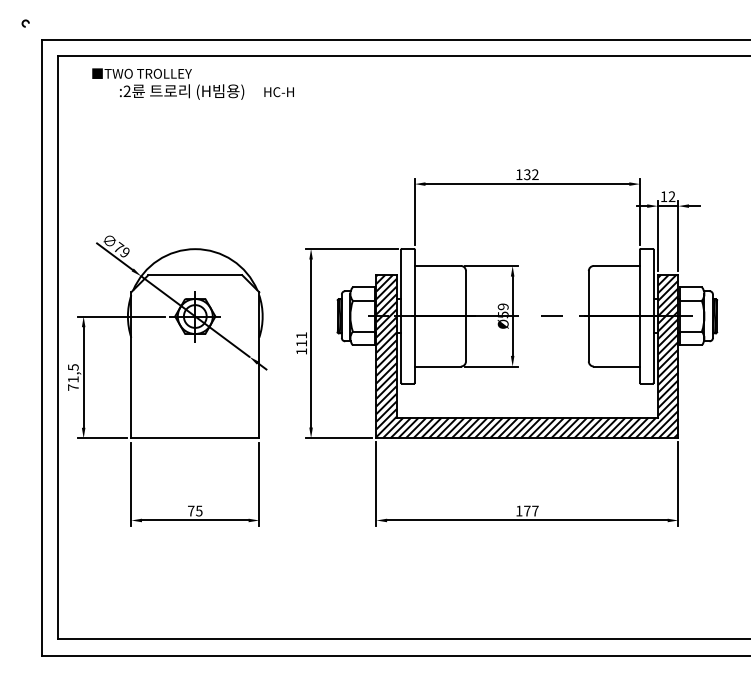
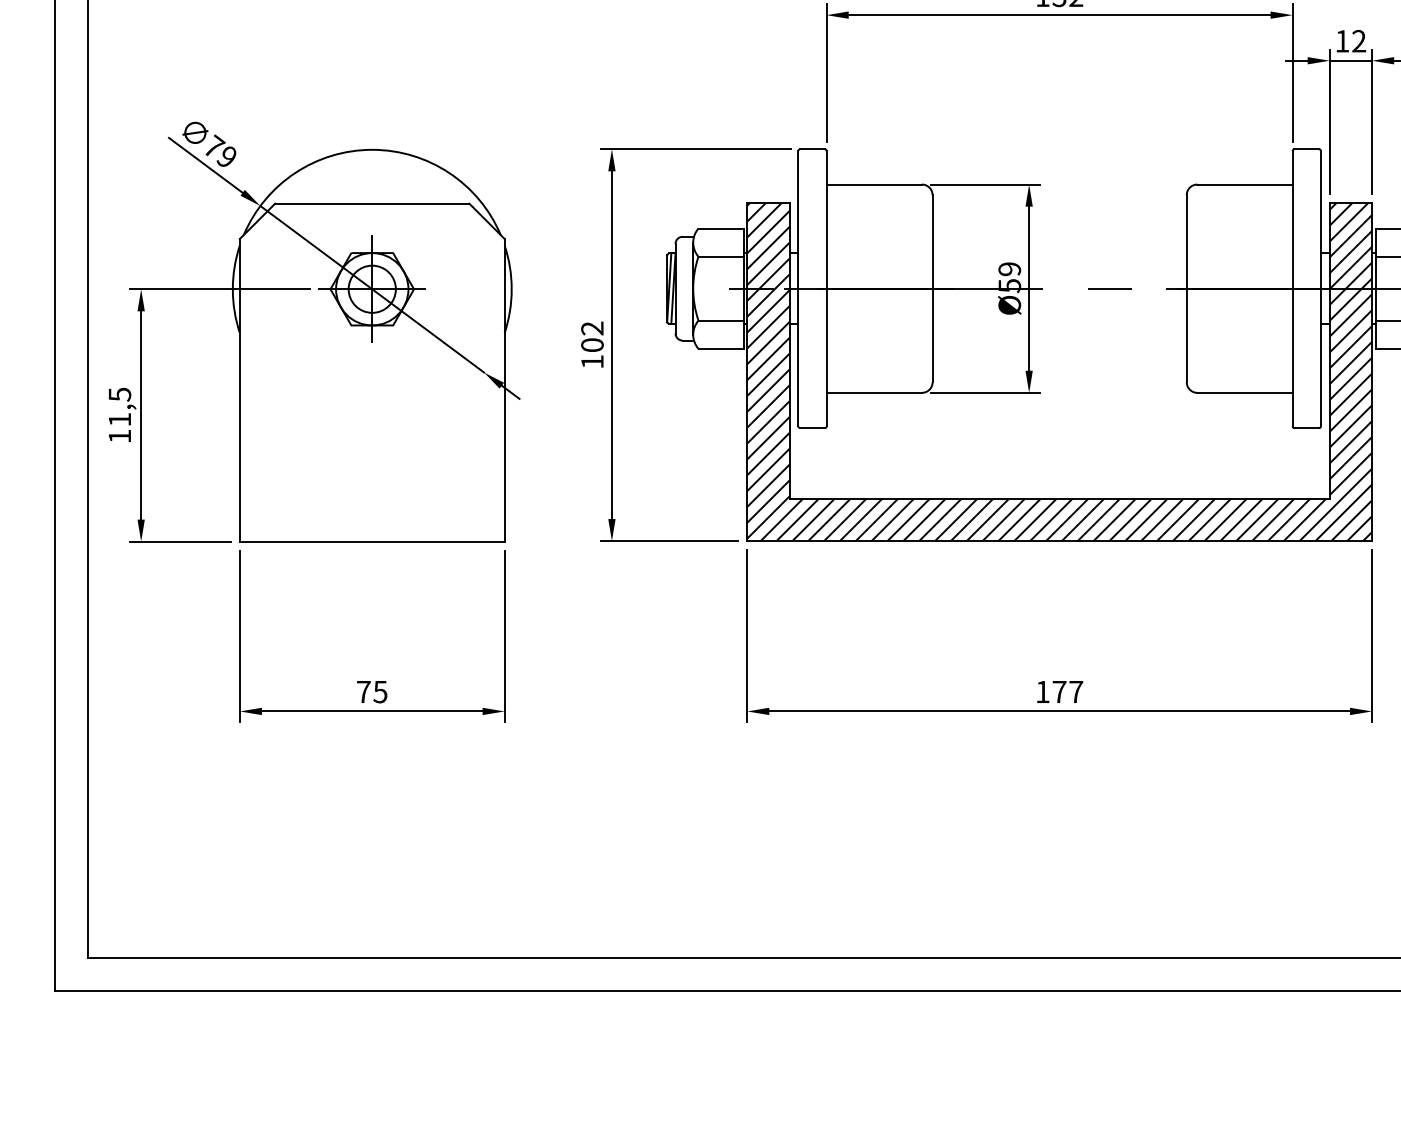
text: (301, 339) -> (592, 336), 111 -> 102
text: (73, 387) -> (120, 436), 71,5 -> 11,5

